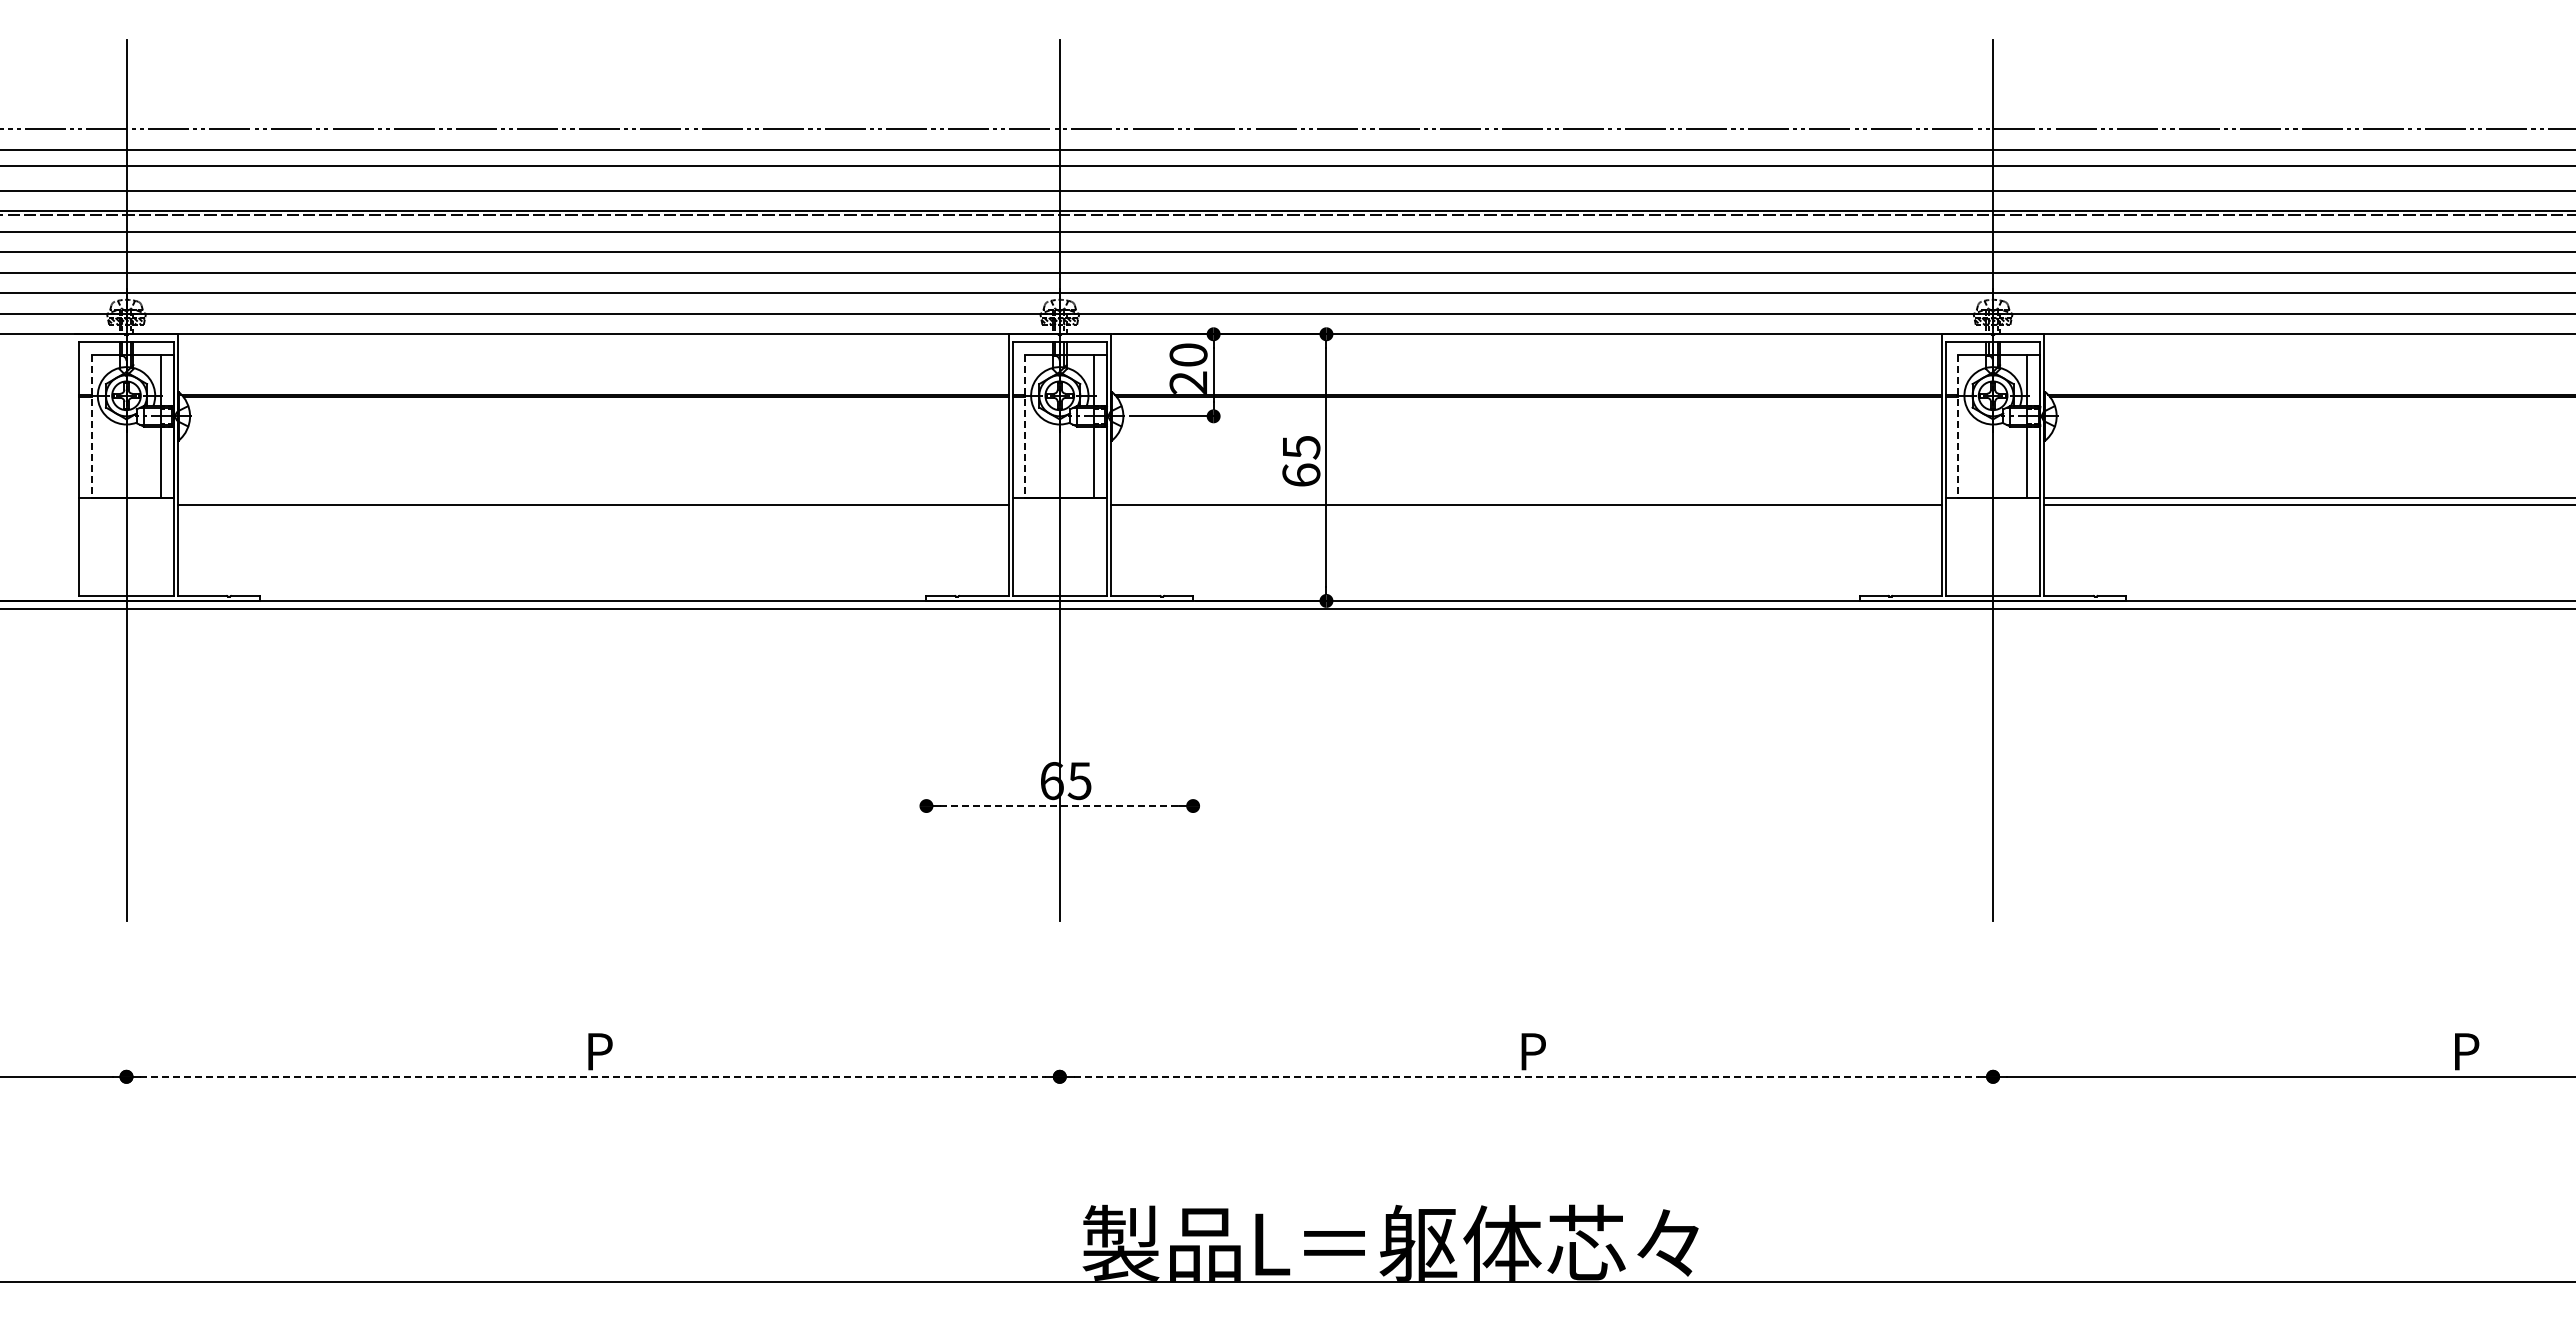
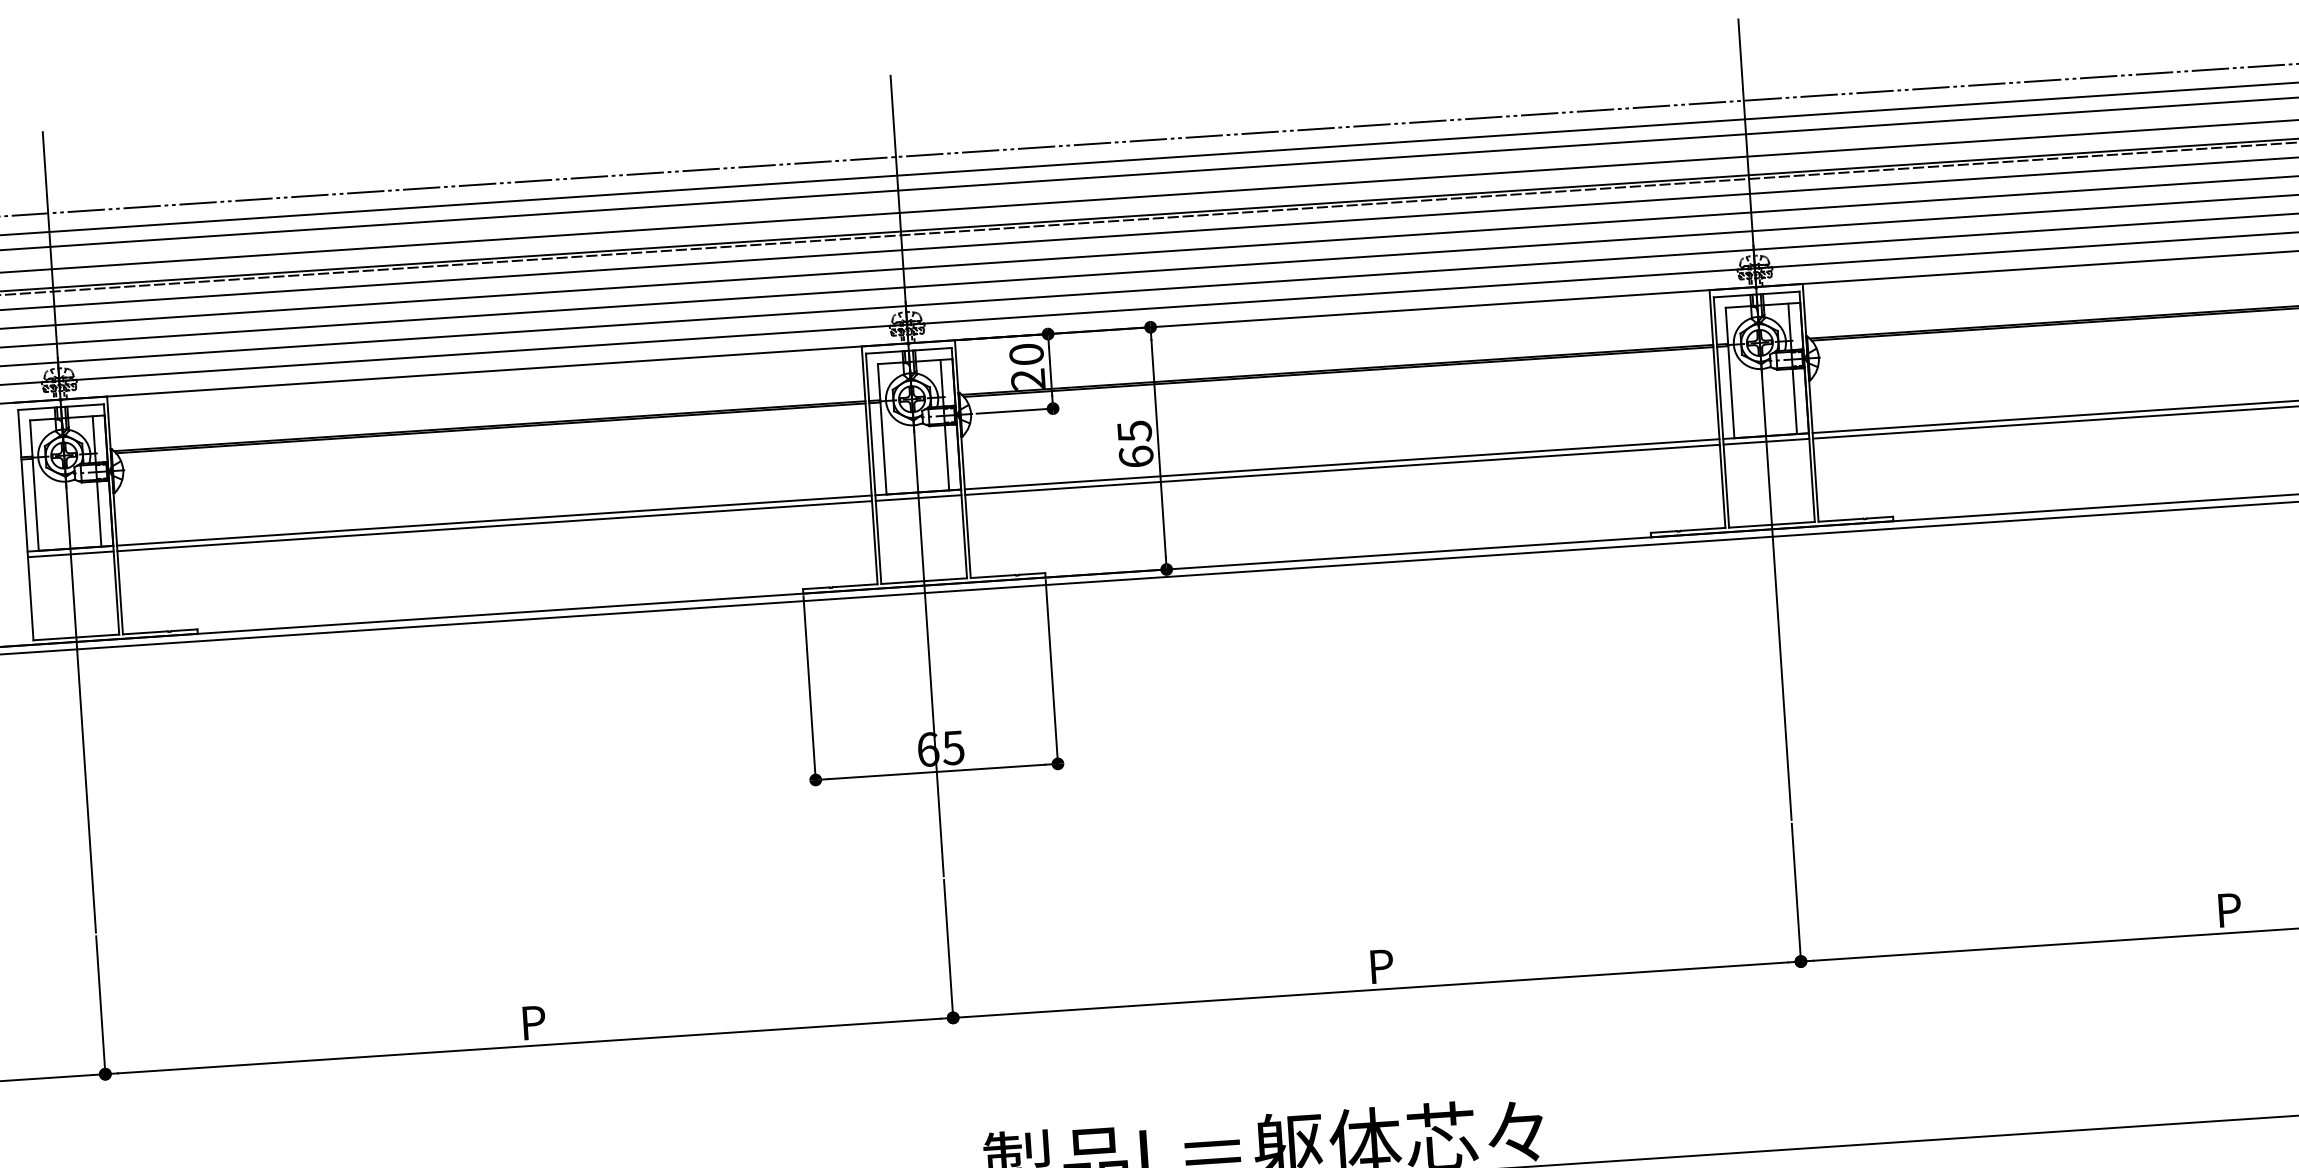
line: (91, 426) -> (34, 485), dashed -> solid
line: (1024, 426) -> (881, 429), dashed -> solid
line: (1958, 426) -> (1730, 372), dashed -> solid
line: (592, 498) -> (493, 520), added
line: (1526, 498) -> (1342, 464), added
line: (126, 504) -> (70, 554), added
line: (1059, 504) -> (918, 498), added
line: (1992, 504) -> (1765, 441), added
line: (926, 706) -> (809, 689), added
line: (1193, 706) -> (1052, 673), added
line: (1060, 806) -> (937, 772), dashed -> solid
line: (126, 1002) -> (100, 1006), added
line: (1059, 1002) -> (948, 950), added
line: (1993, 1002) -> (1796, 894), added
line: (593, 1076) -> (529, 1045), dashed -> solid
line: (1526, 1076) -> (1377, 989), dashed -> solid

